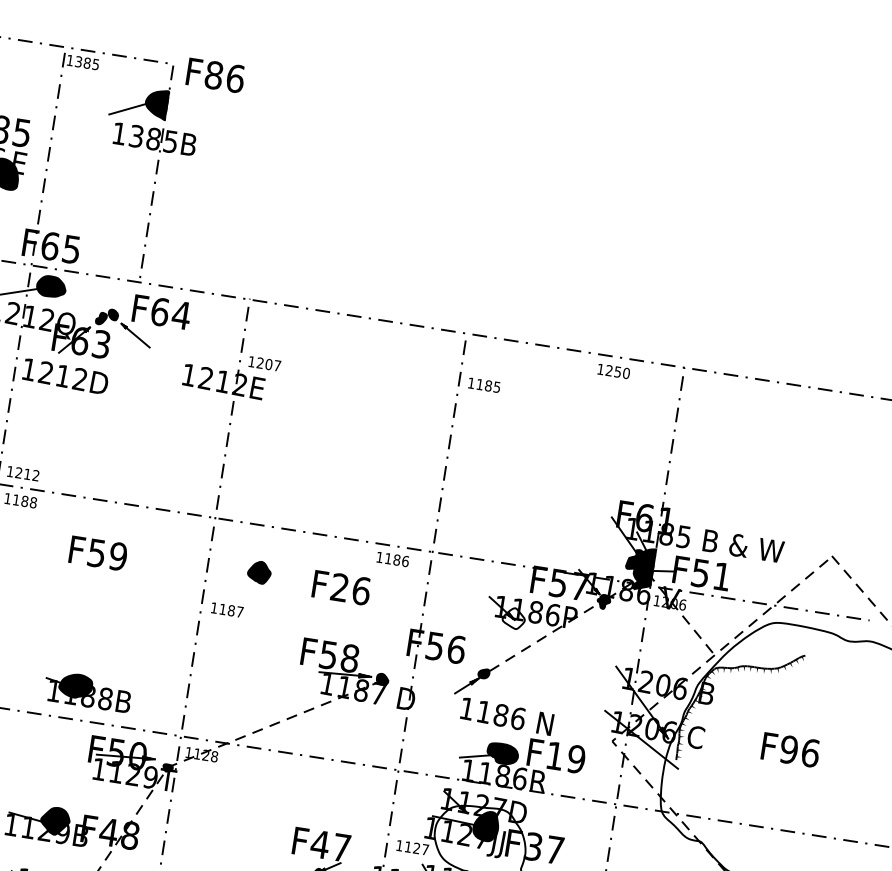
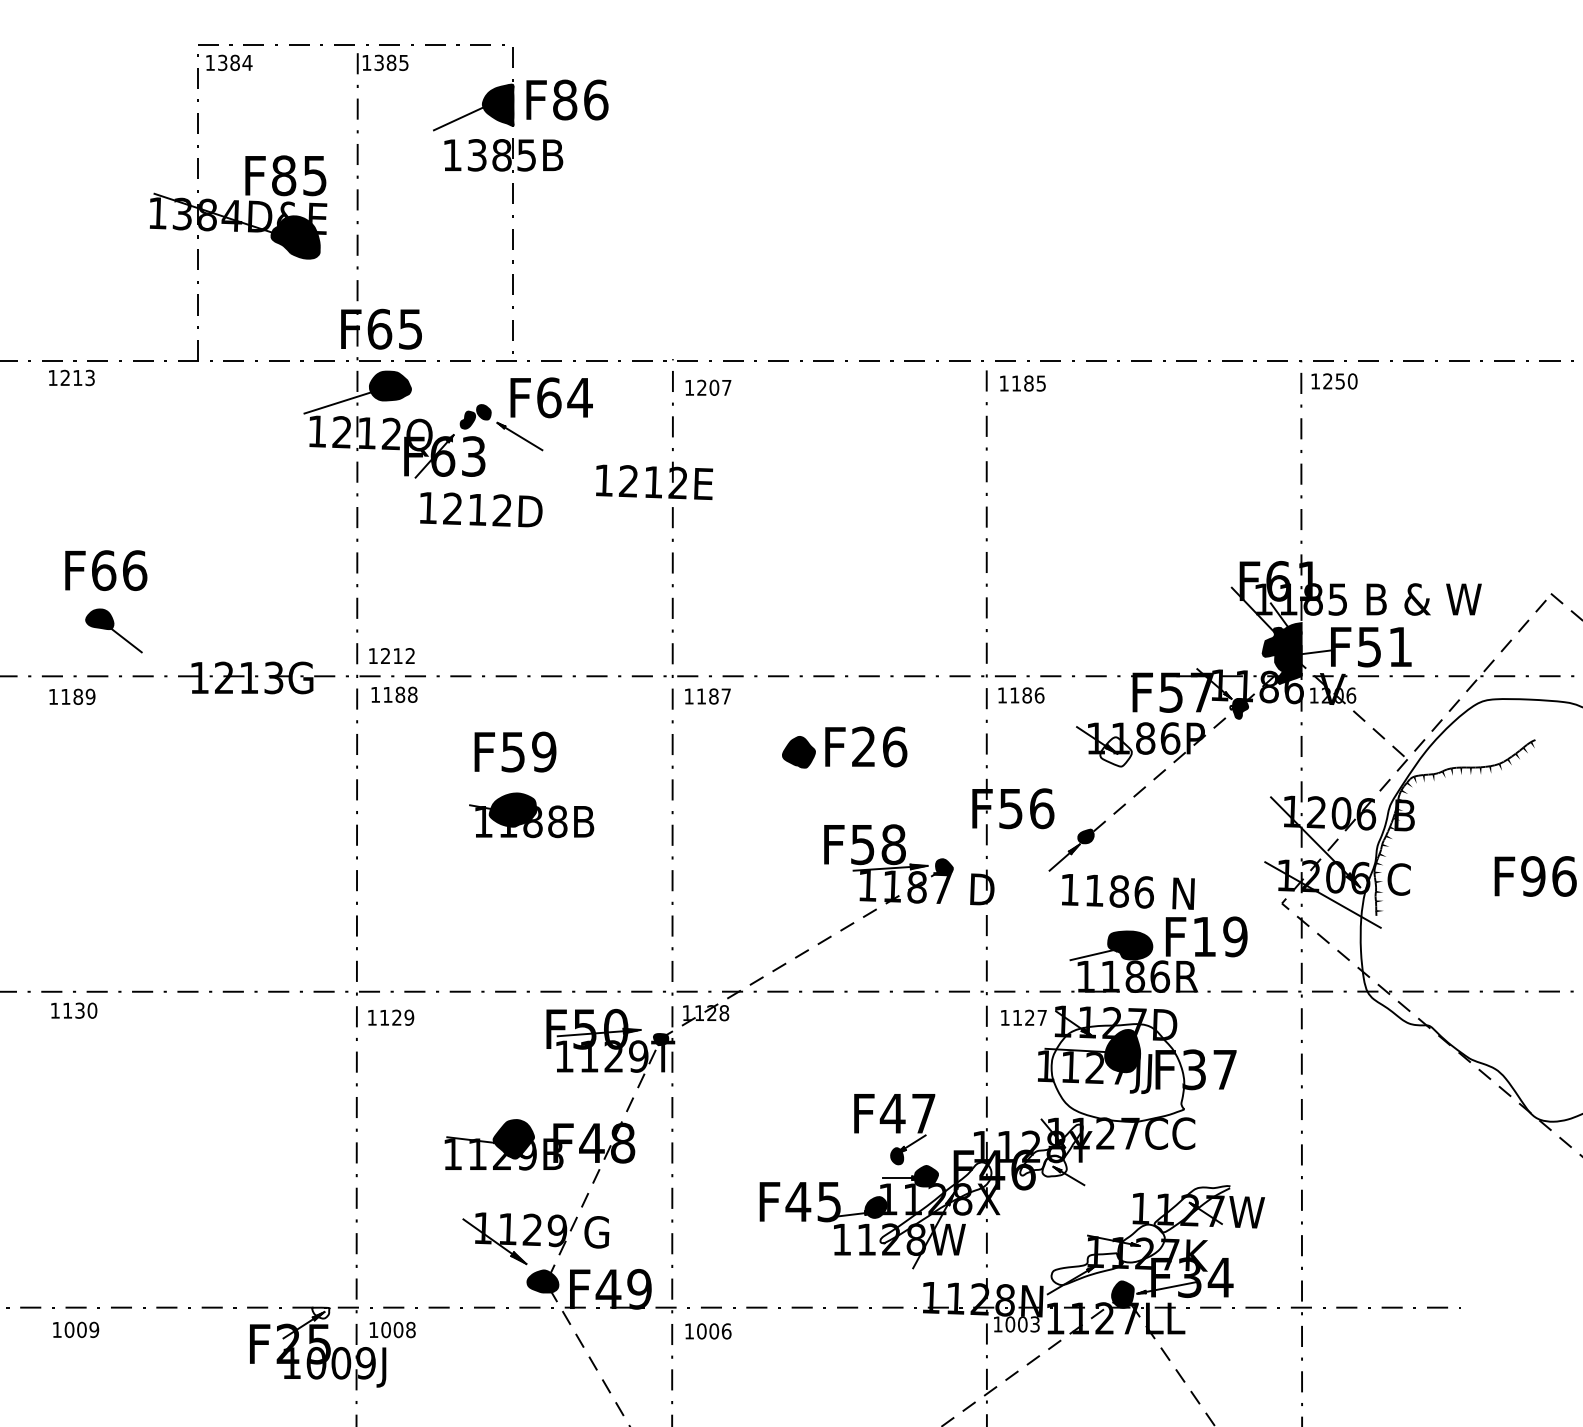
text: (215, 75) -> (567, 99), moved
text: (264, 363) -> (708, 387), moved
text: (613, 371) -> (1334, 381), moved
text: (65, 376) -> (481, 509), moved
text: (484, 385) -> (1022, 383), moved
text: (393, 559) -> (1021, 695), moved
part: (259, 572) -> (798, 752), moved
text: (227, 610) -> (707, 696), moved
part: (88, 691) -> (531, 815), moved
text: (412, 847) -> (1023, 1017), moved

